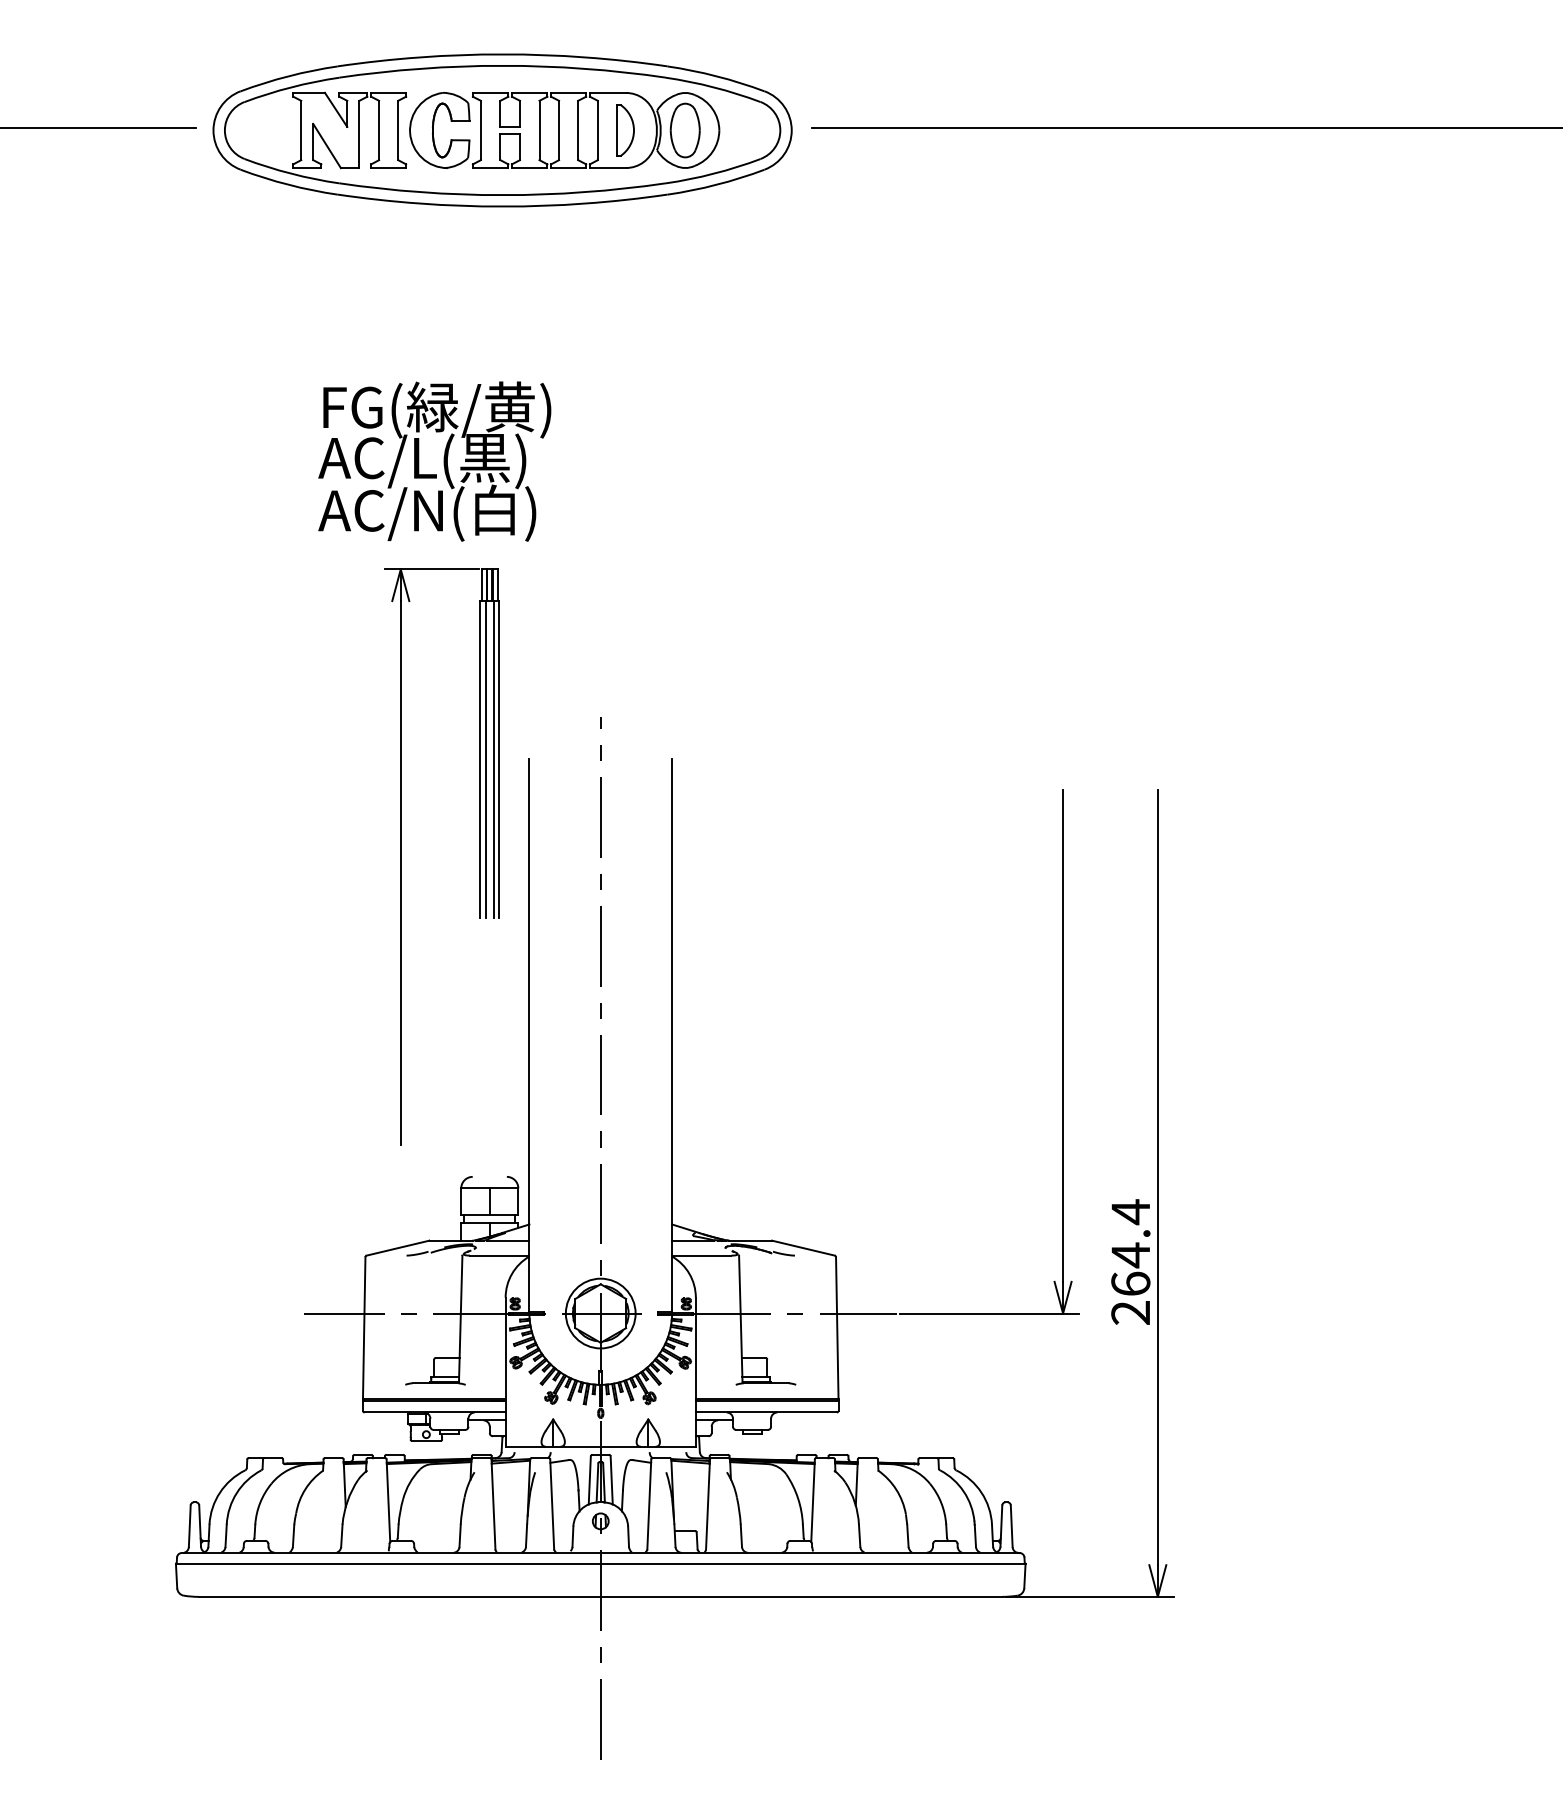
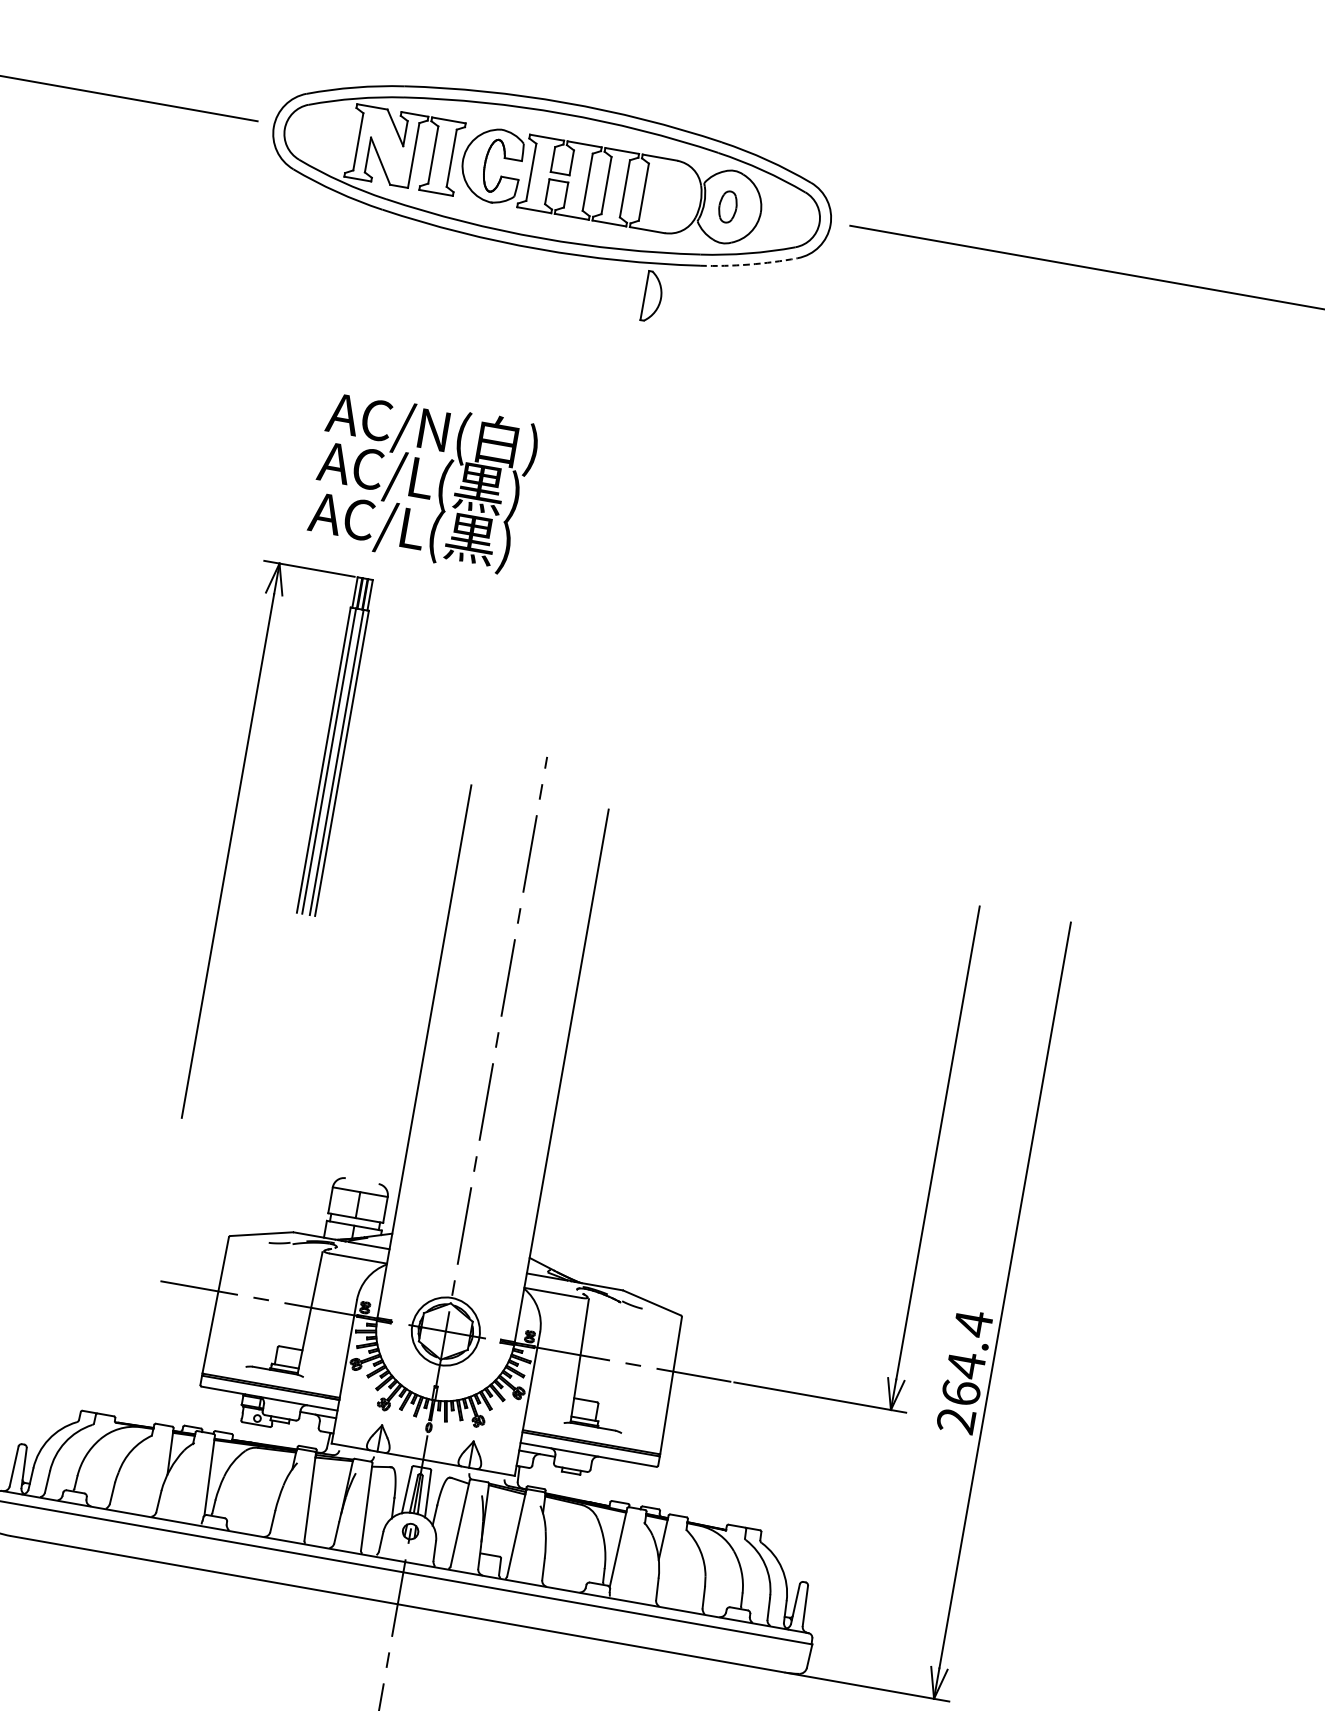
part: (625, 130) -> (652, 296), moved
part: (684, 130) -> (727, 206), size x0.6
arc: (716, 184) -> (748, 264), solid -> dashed
text: (434, 409) -> (439, 433), FG(緑/黄) -> AC/N(白)
text: (477, 512) -> (463, 539), AC/N(白) -> AC/L(黒)
part: (479, 856) -> (306, 853), moved

